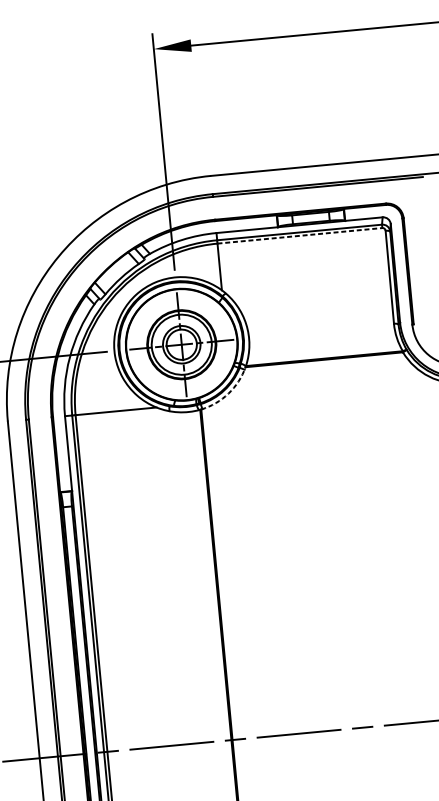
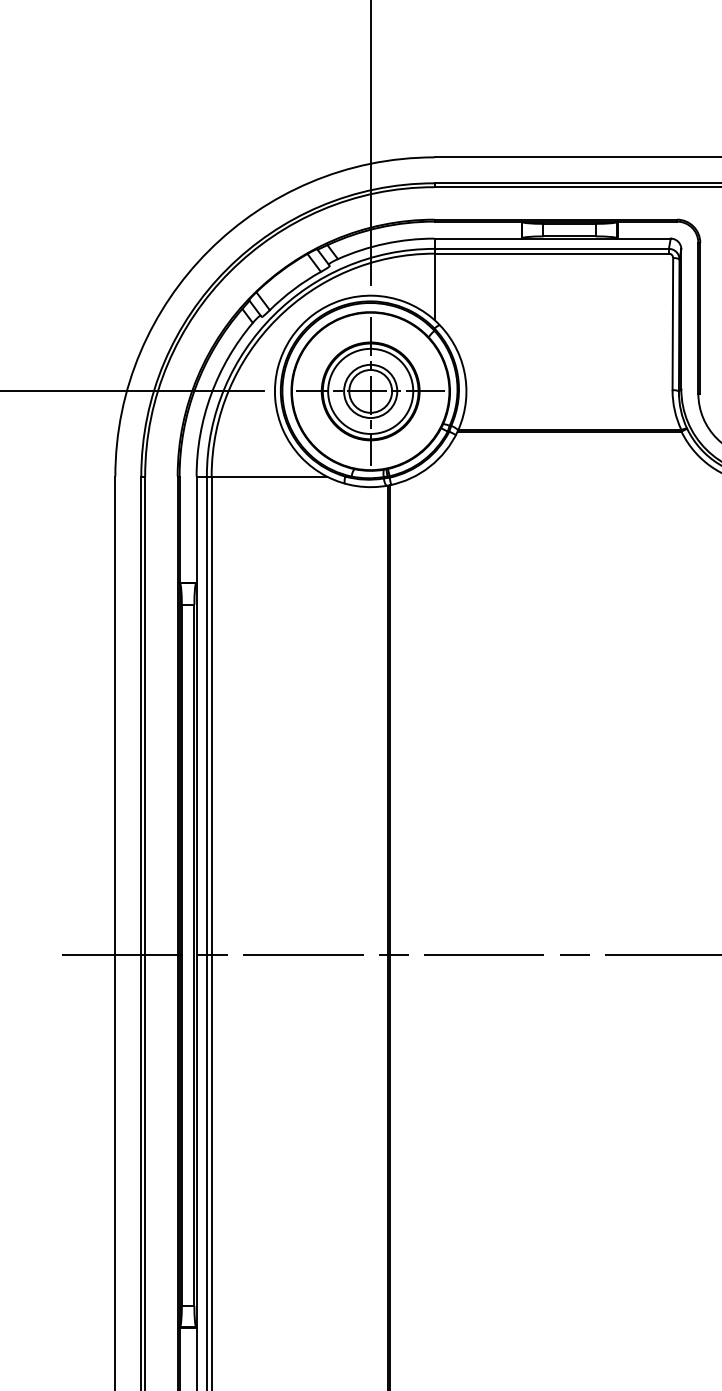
line: (300, 235) -> (552, 253), dashed -> solid
arc: (228, 393) -> (430, 466), dashed -> solid

